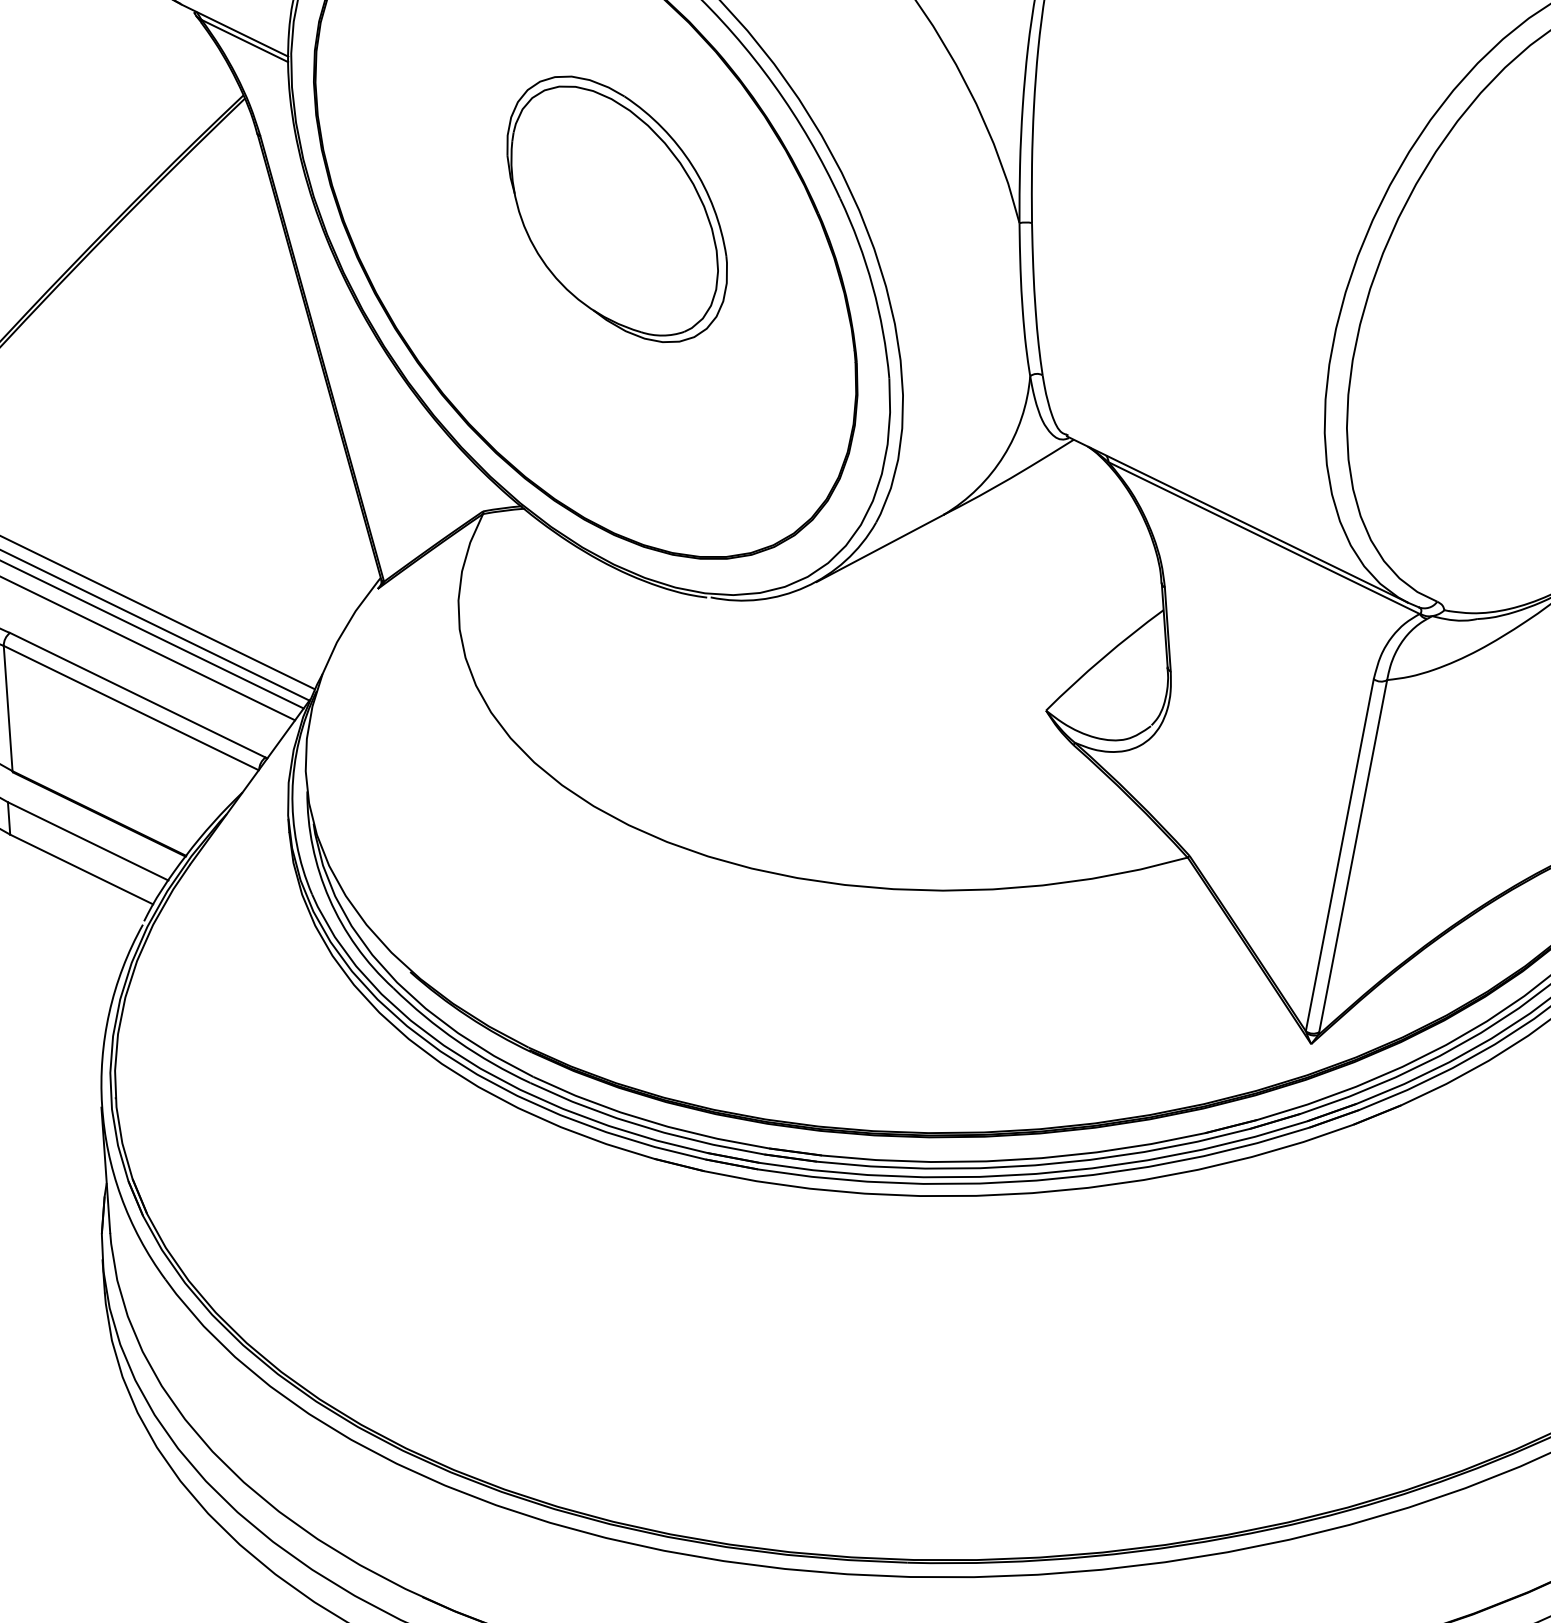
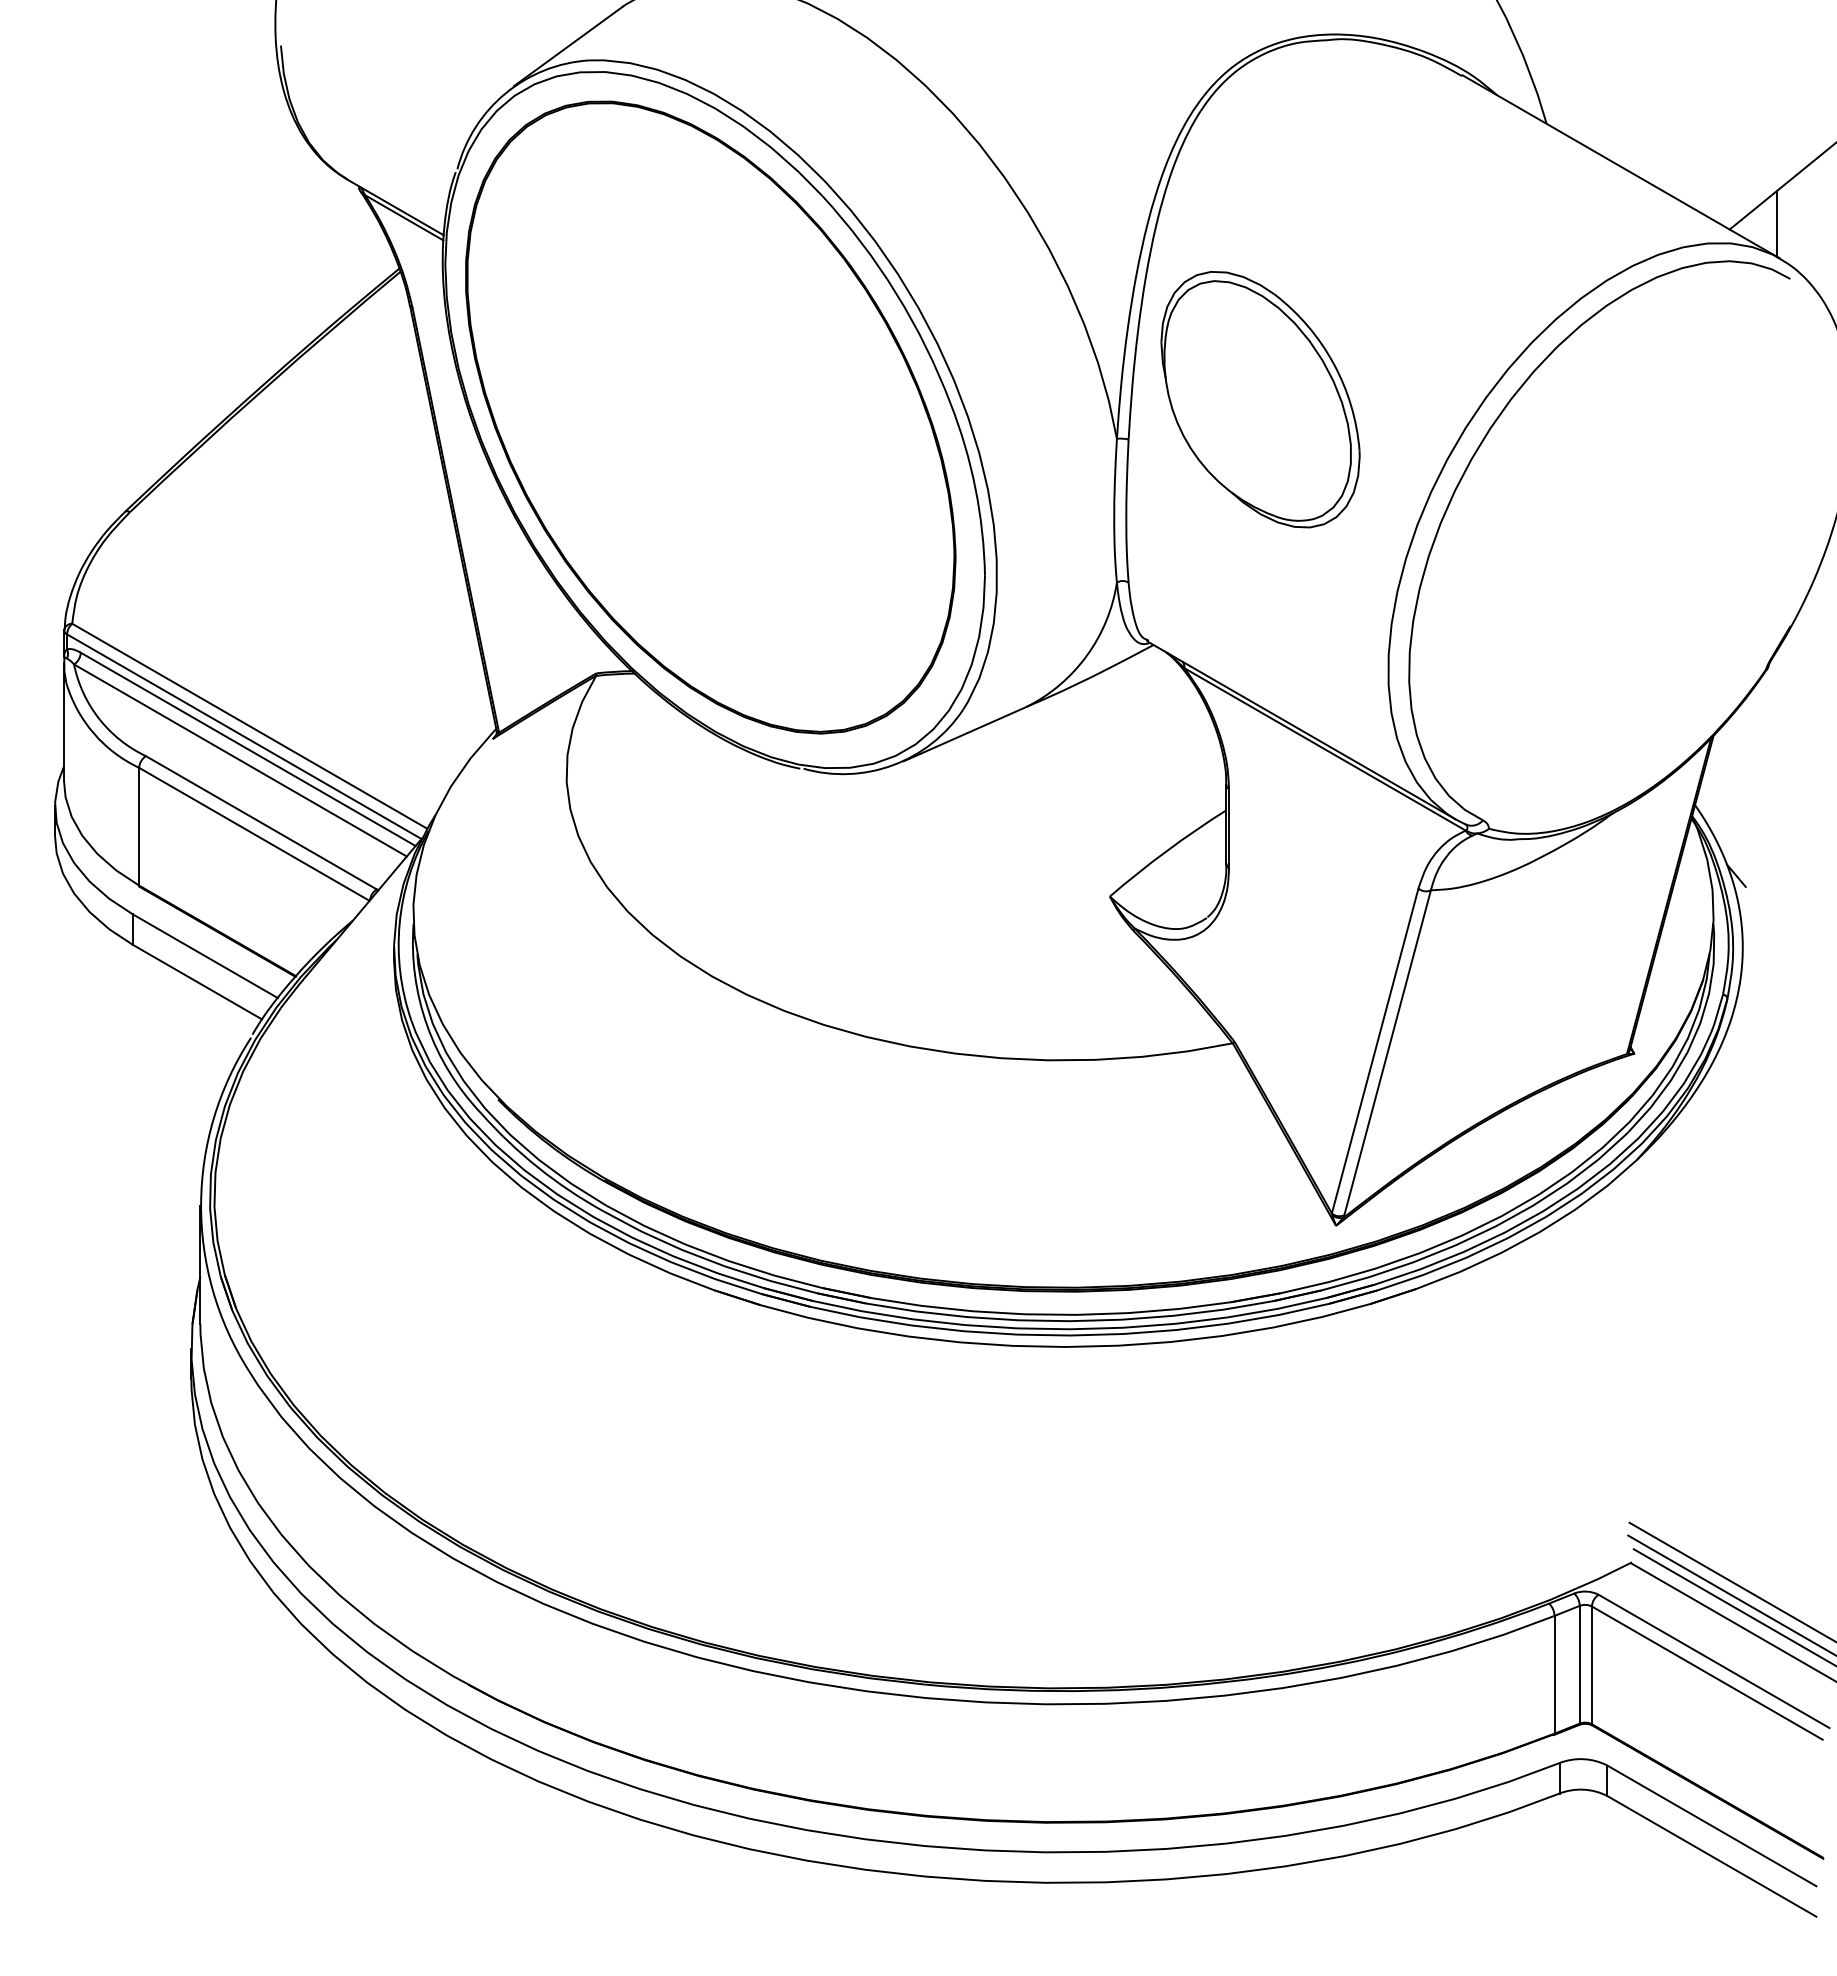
part: (617, 209) -> (1260, 399), moved

